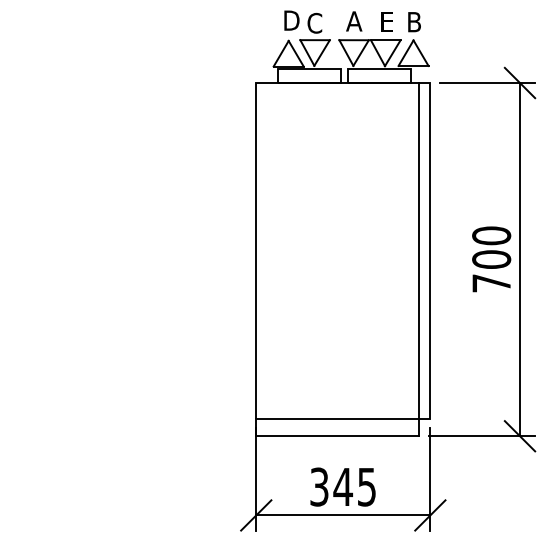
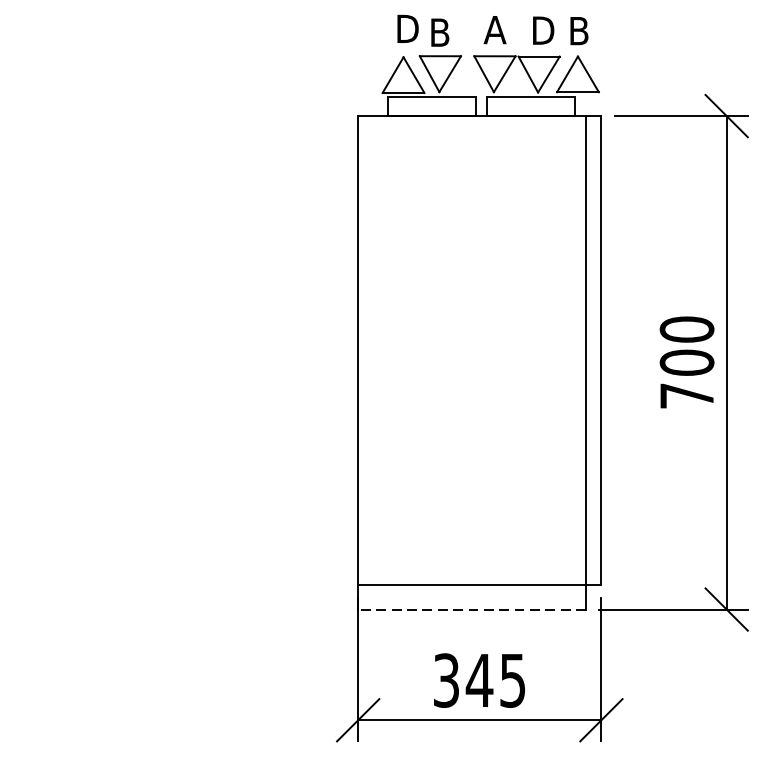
text: (388, 21) -> (542, 30), E -> D
text: (314, 22) -> (439, 31), C -> B
line: (337, 436) -> (471, 609), solid -> dashed

